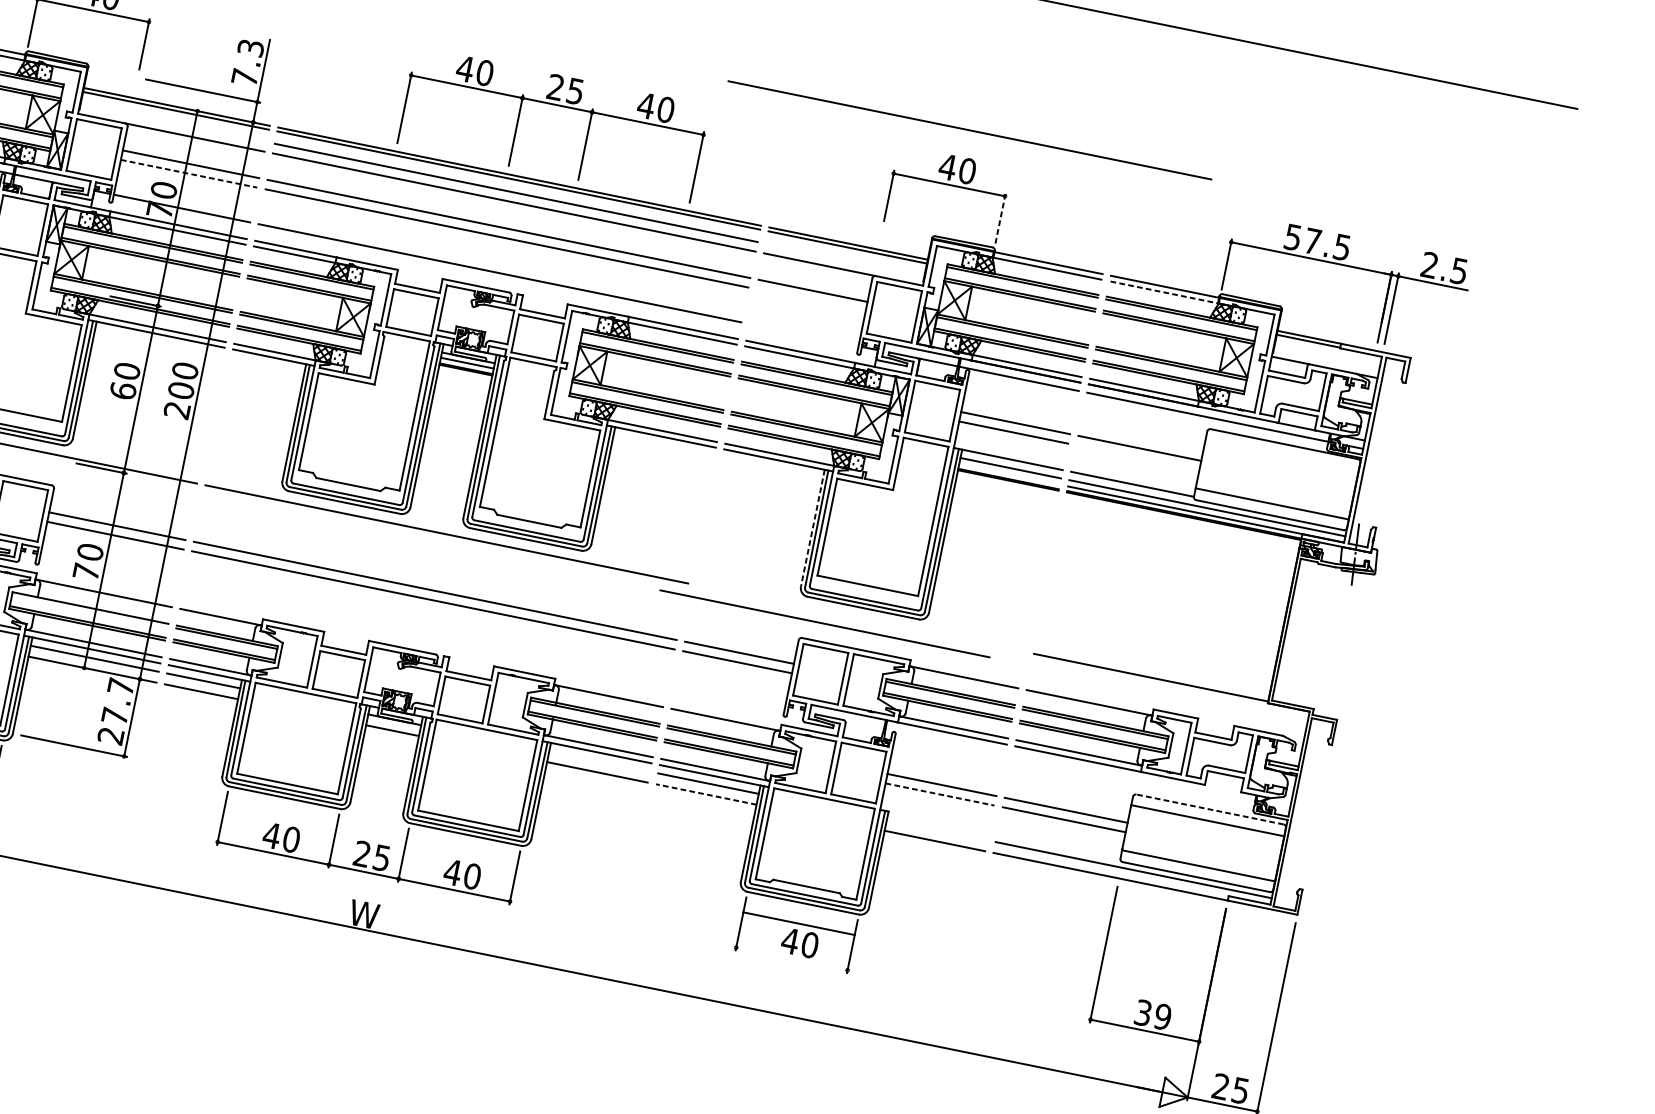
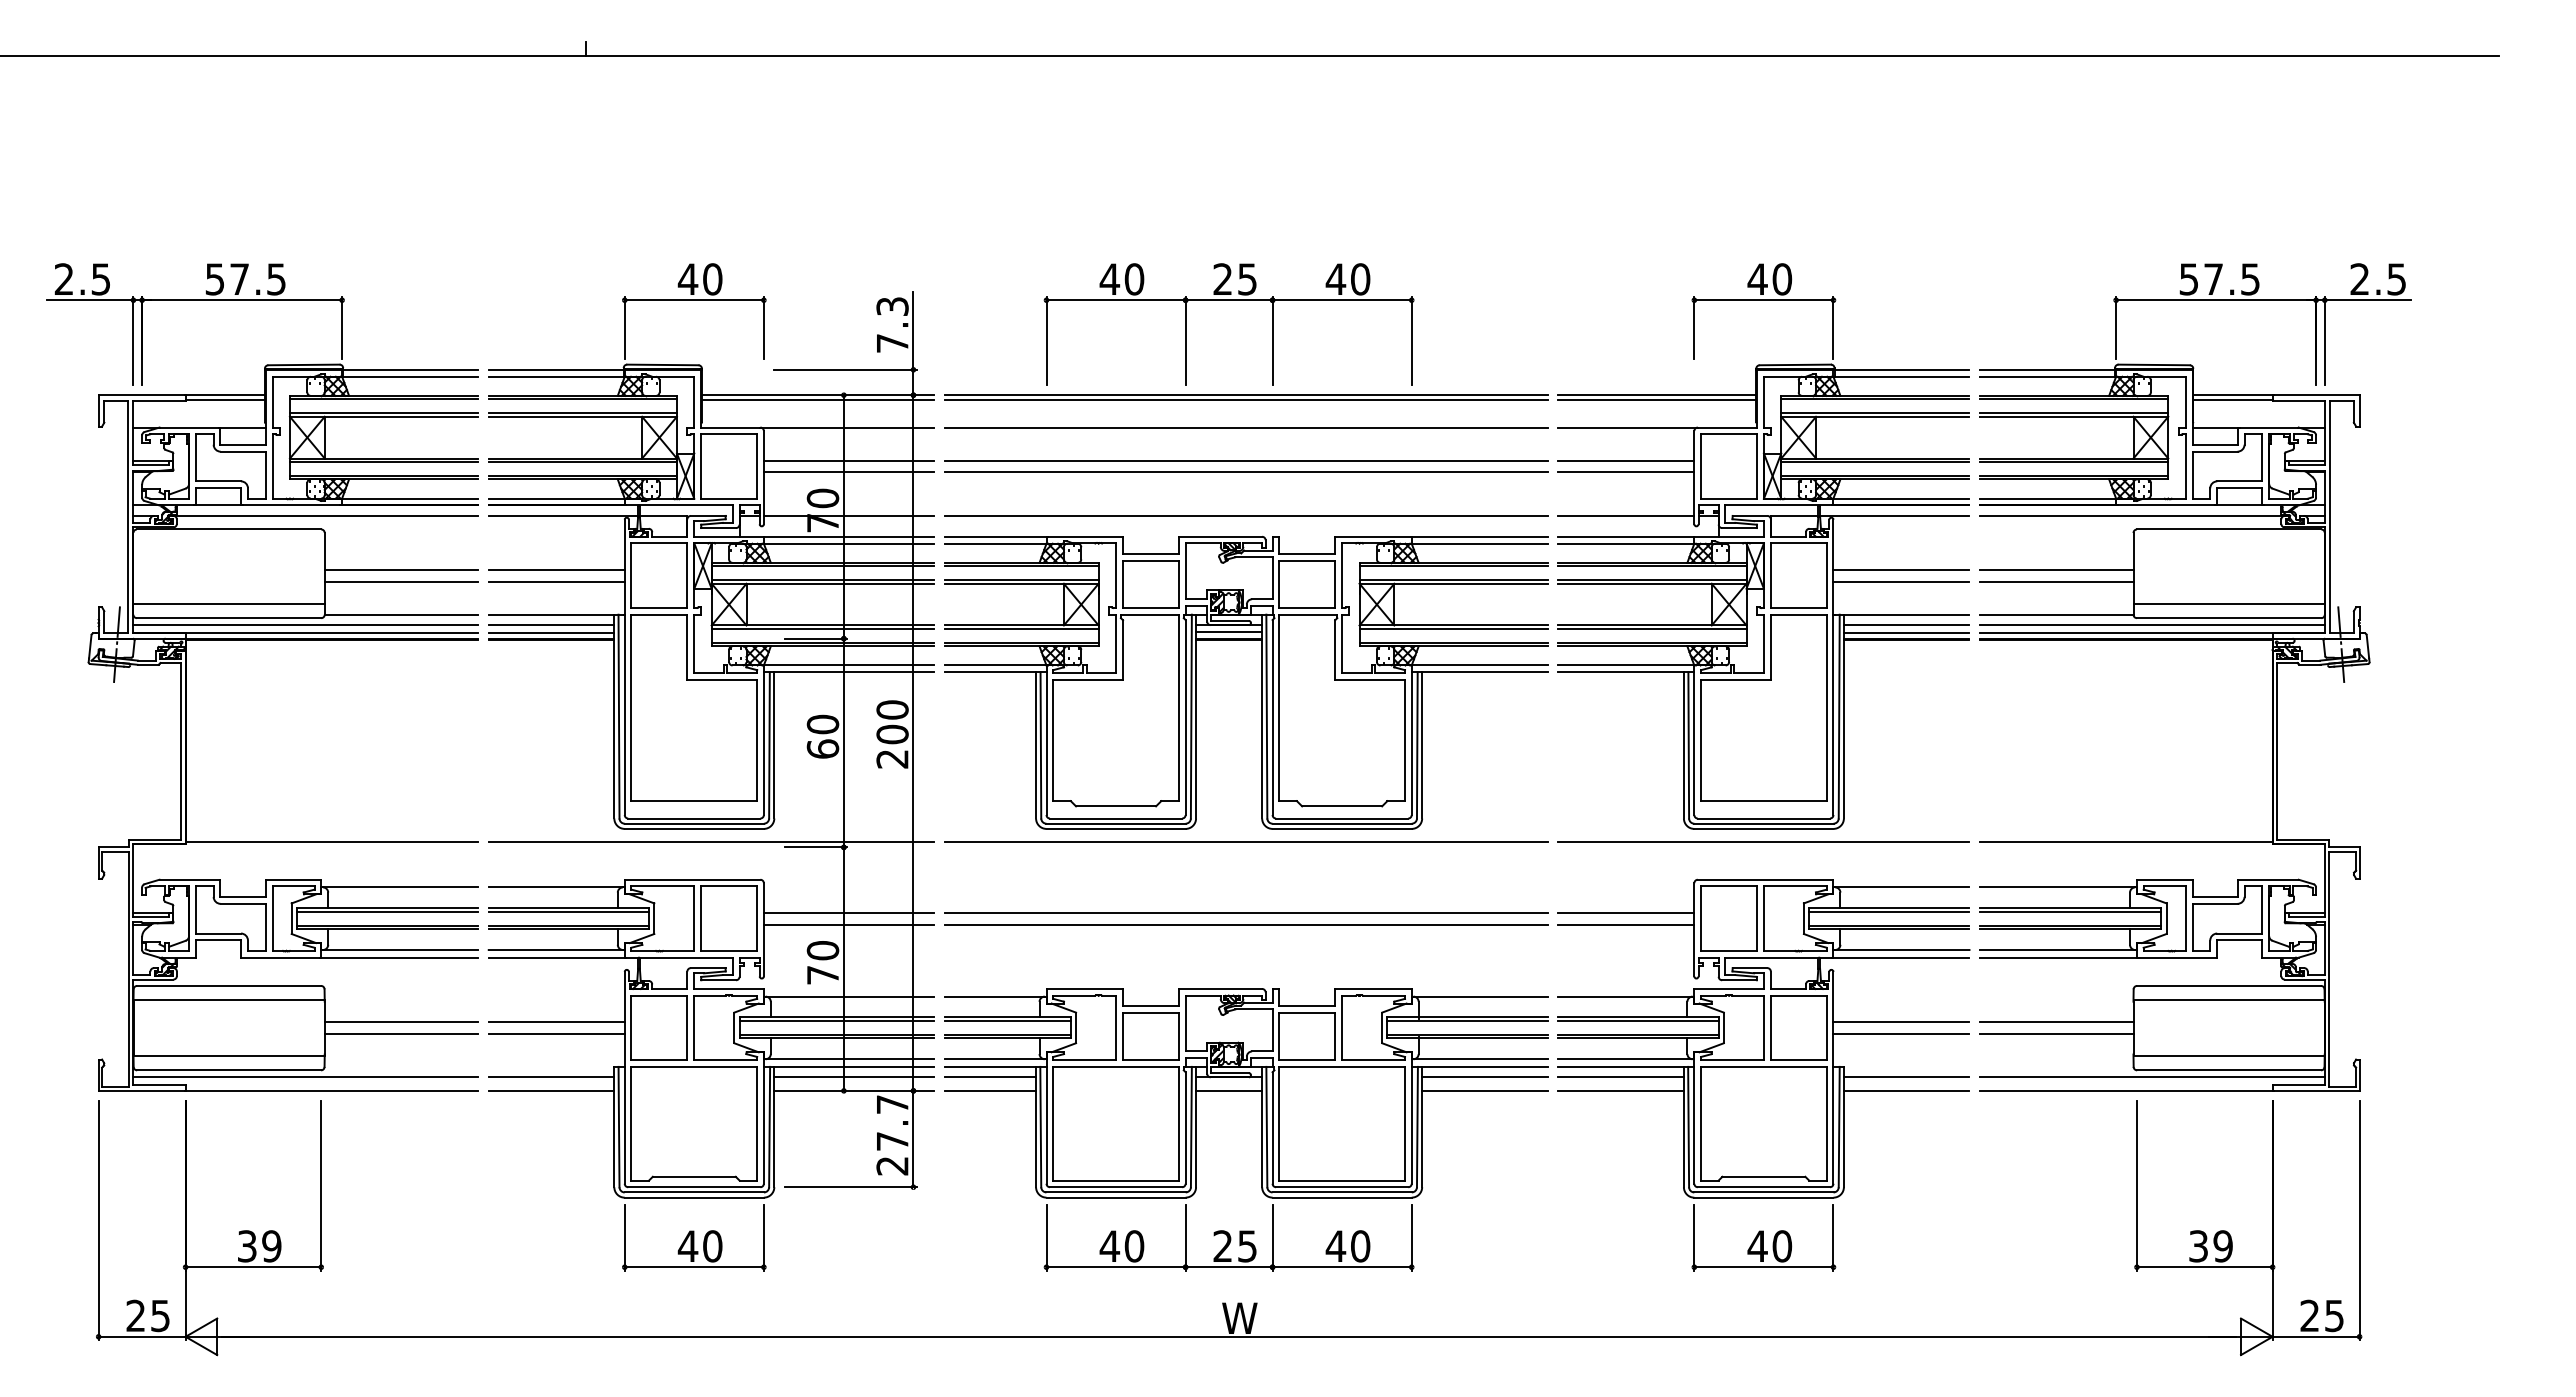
part: (556, 105) -> (1228, 300), moved
line: (970, 130) -> (1775, 229), removed
line: (189, 173) -> (849, 472), dashed -> solid
line: (516, 192) -> (1246, 415), removed
line: (1000, 218) -> (1833, 327), dashed -> solid
line: (1165, 292) -> (2049, 376), dashed -> solid
line: (811, 300) -> (1626, 472), added
line: (804, 334) -> (1626, 515), added
line: (1137, 457) -> (2056, 581), added
line: (1009, 474) -> (1906, 633), added
line: (812, 528) -> (1683, 745), dashed -> solid
line: (89, 610) -> (836, 1020), added
line: (824, 623) -> (1763, 841), moved
line: (599, 761) -> (1484, 1077), added
line: (706, 794) -> (1621, 1090), dashed -> solid
line: (940, 794) -> (1901, 1033), dashed -> solid
line: (1210, 809) -> (2229, 985), dashed -> solid
line: (936, 830) -> (1906, 1077), added
line: (798, 923) -> (1763, 1267), moved

